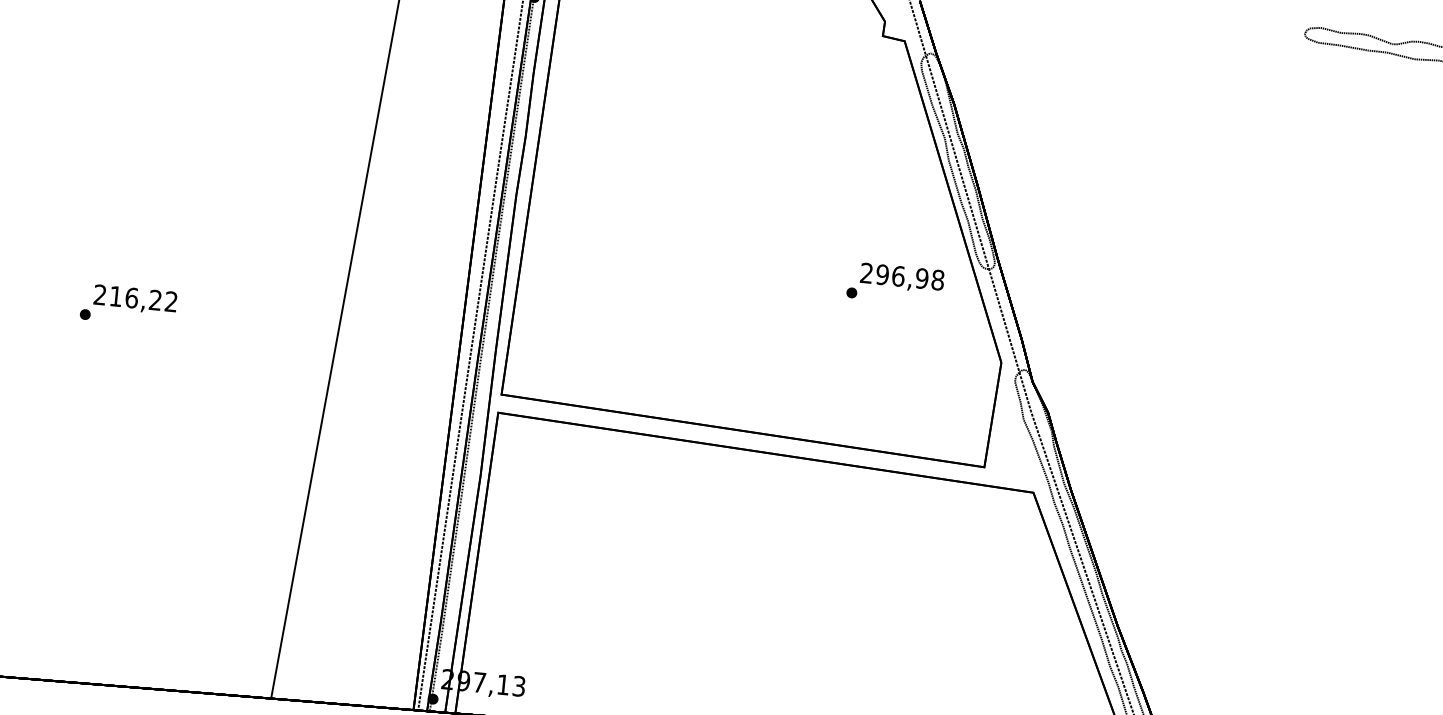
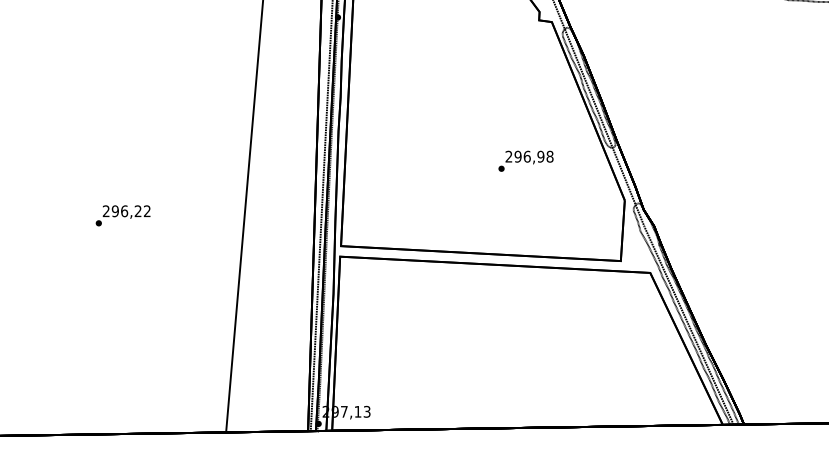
text: (894, 282) -> (525, 160), moved
text: (114, 296) -> (114, 211), 216,22 -> 296,22

